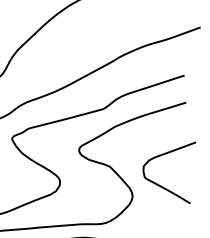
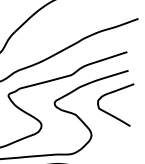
curve: (161, 184) -> (110, 113), moved

